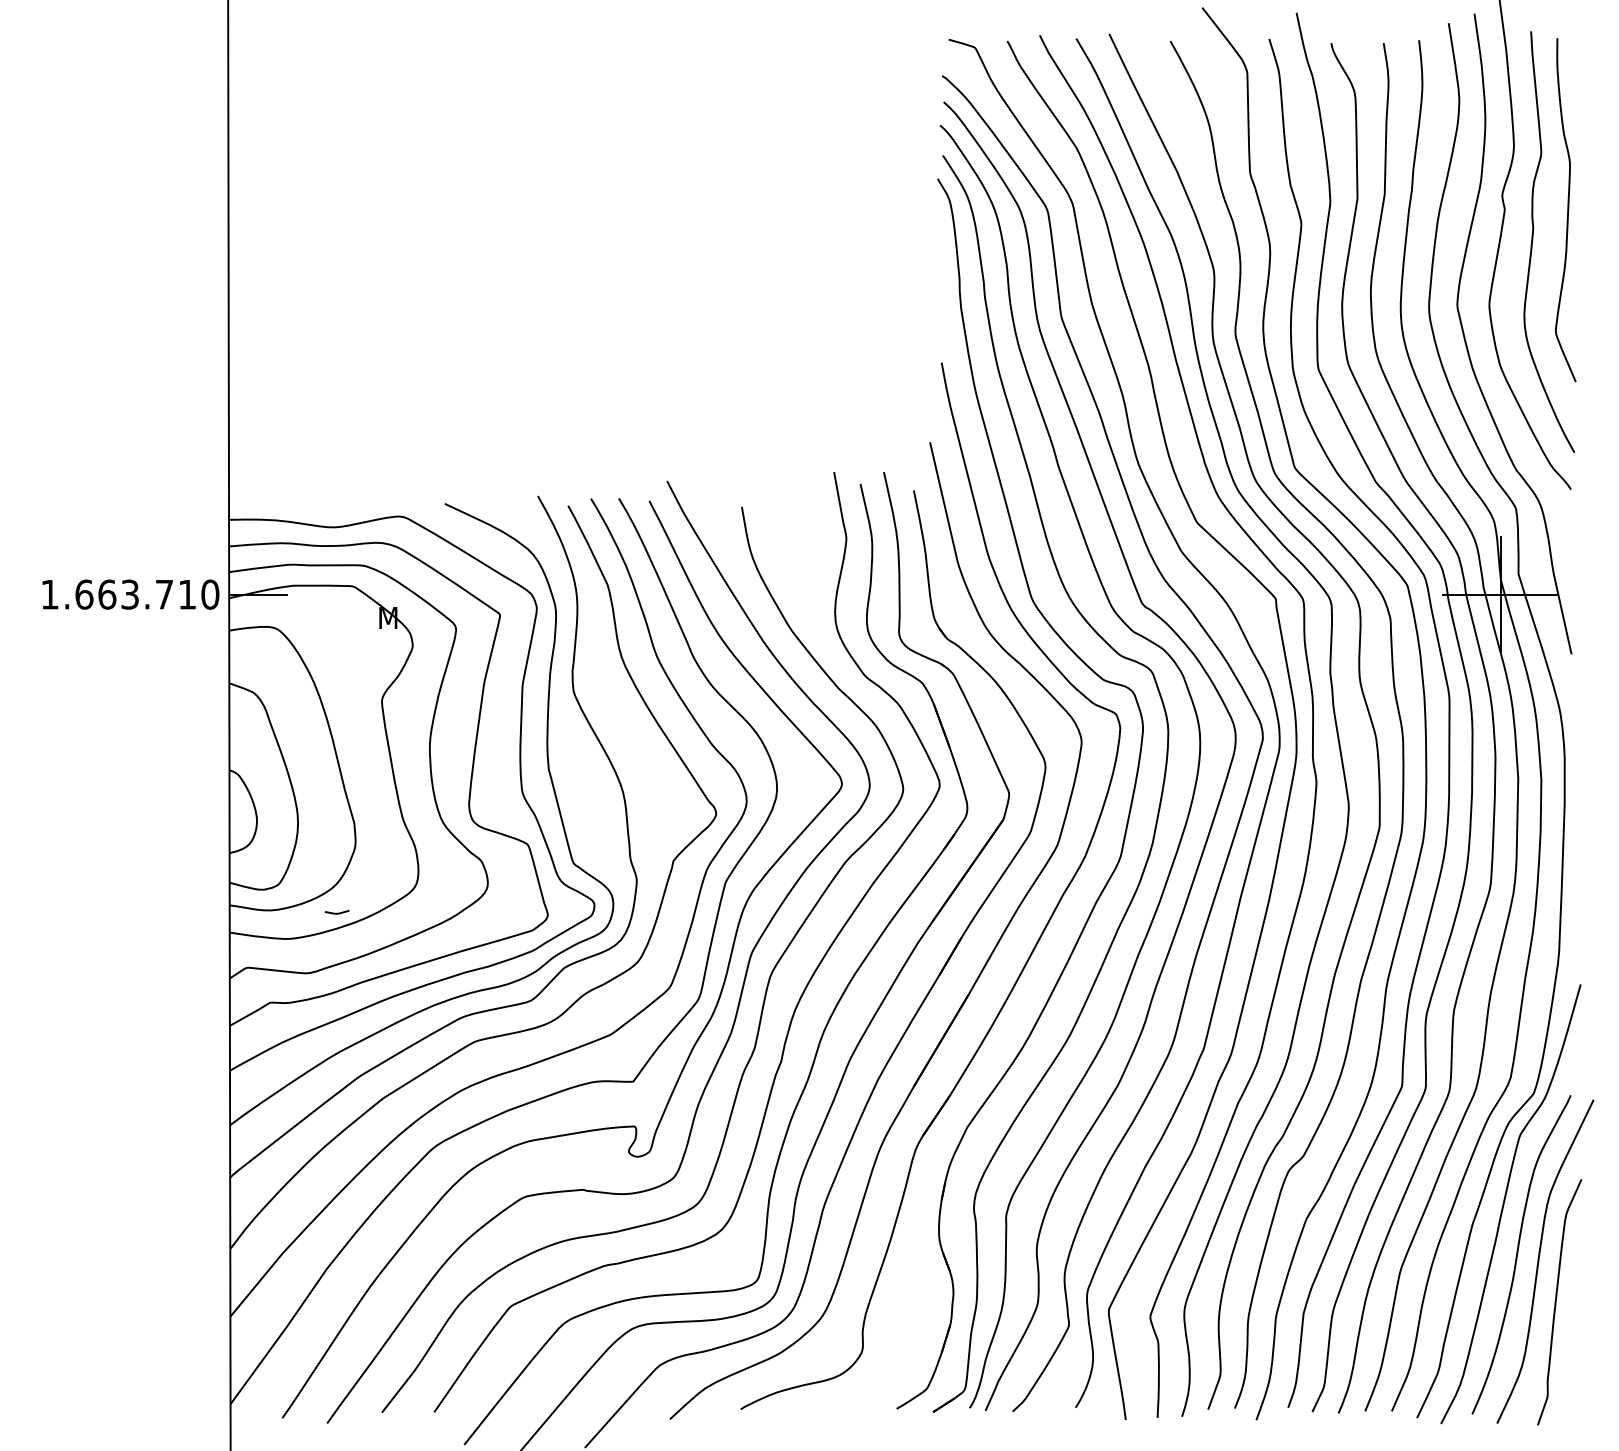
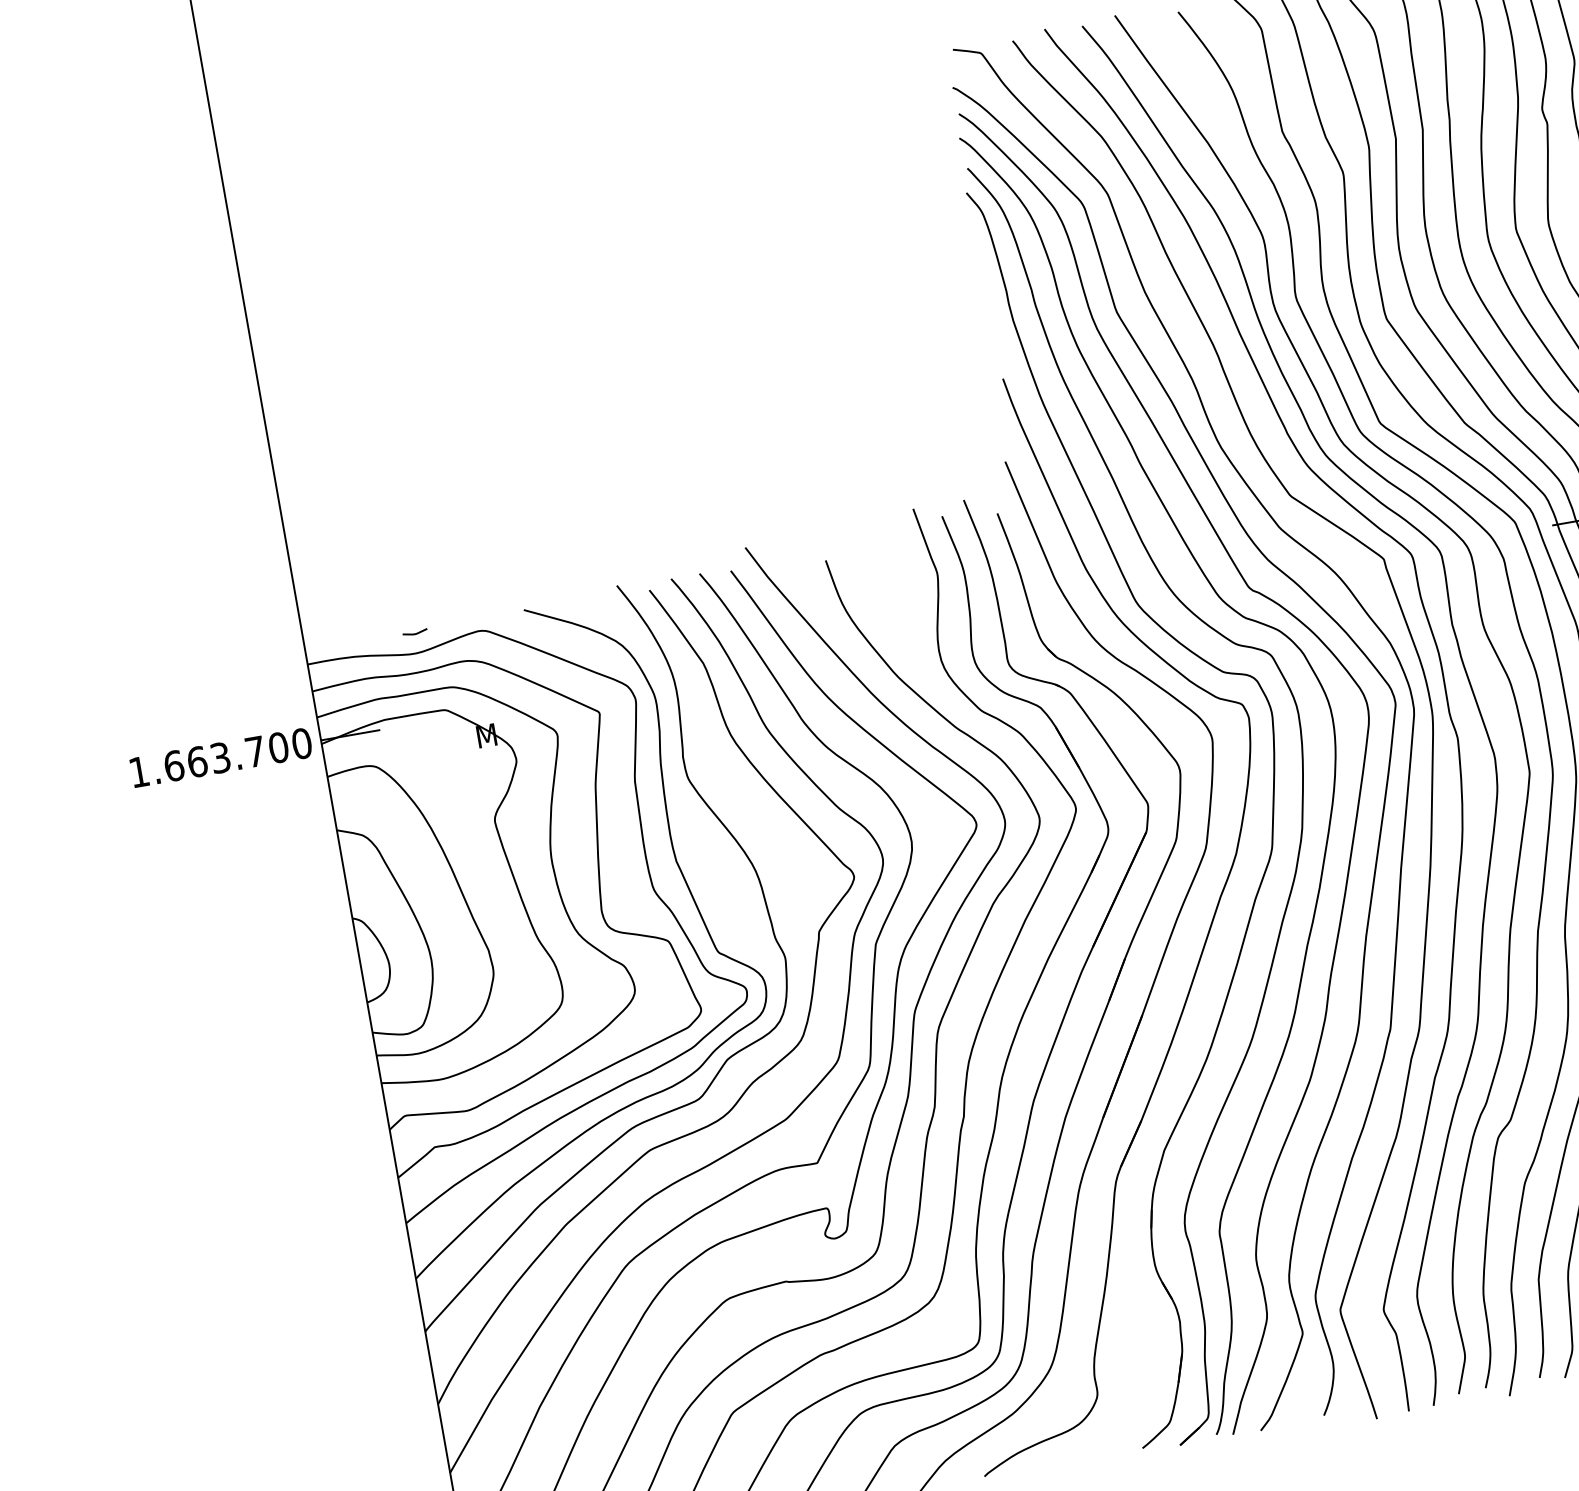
text: (187, 594) -> (278, 747), 1.663.710 -> 1.663.700
line: (336, 912) -> (414, 632), moved

